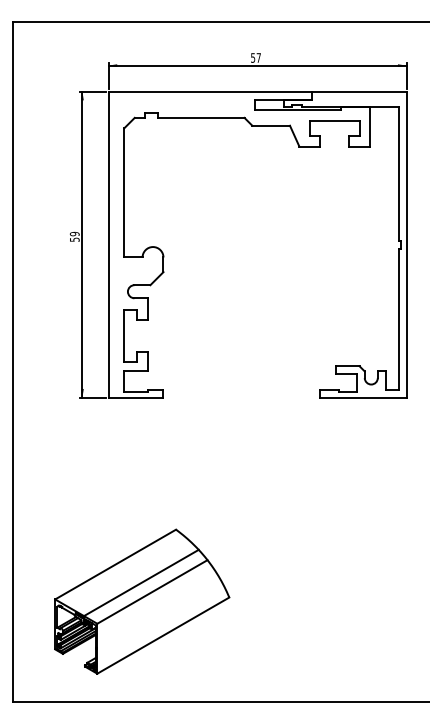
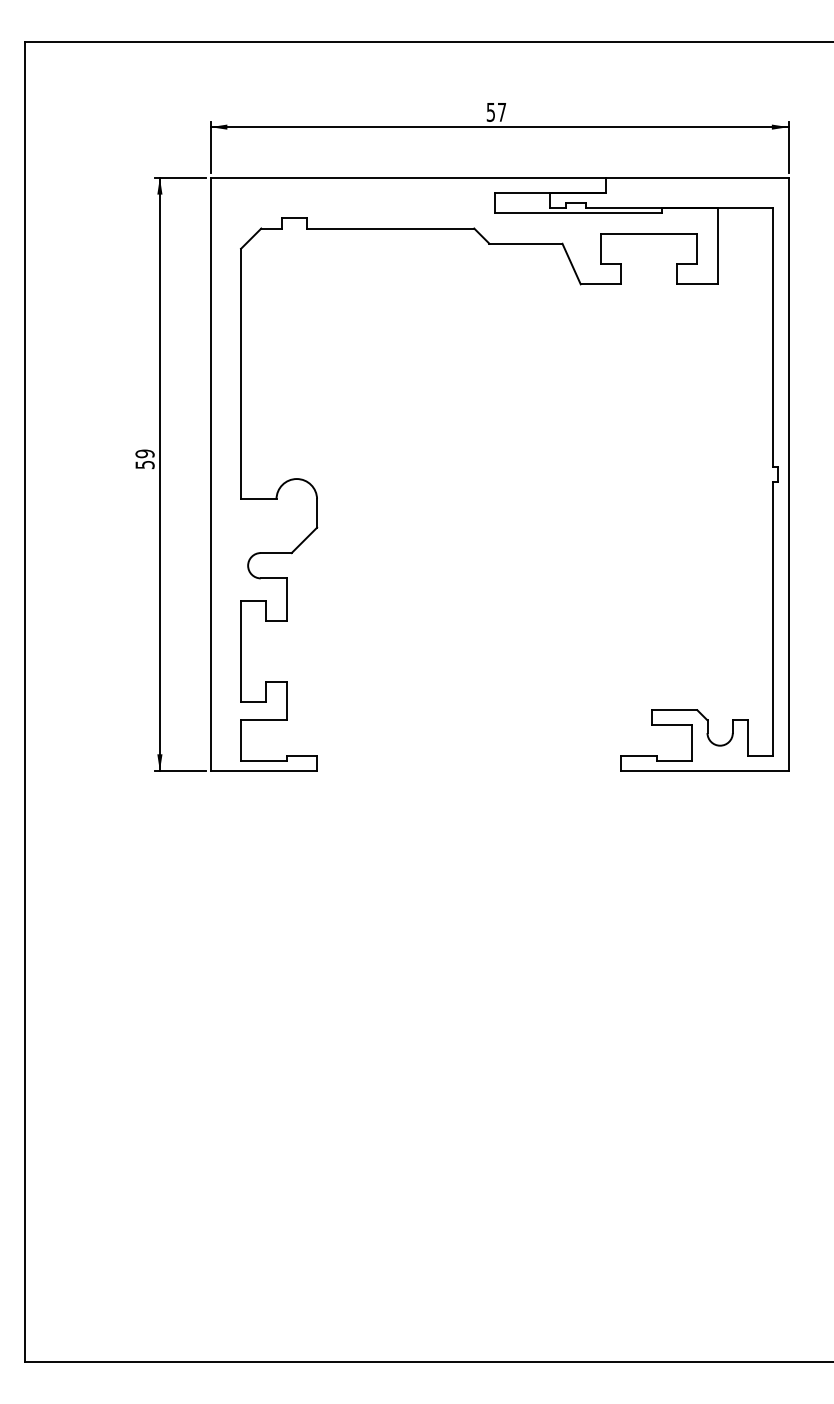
part: (142, 601) -> (276, 1166), removed

